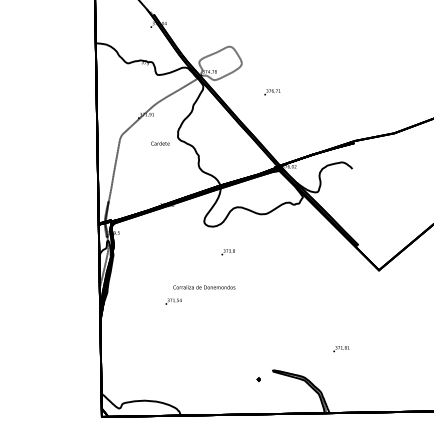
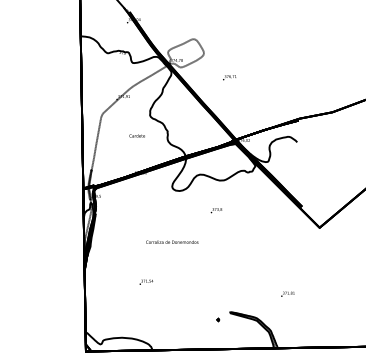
text: (159, 143) -> (136, 135), moved
text: (228, 252) -> (216, 210), moved
text: (173, 300) -> (146, 281), moved

